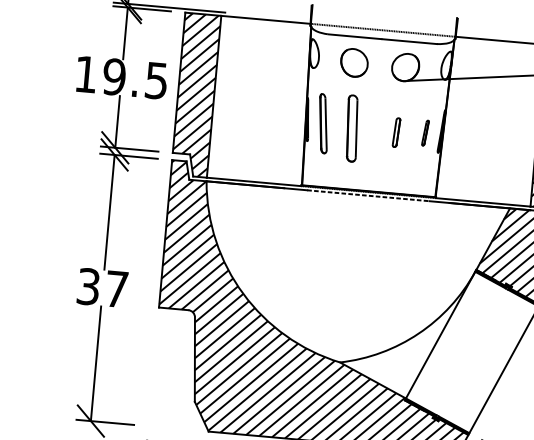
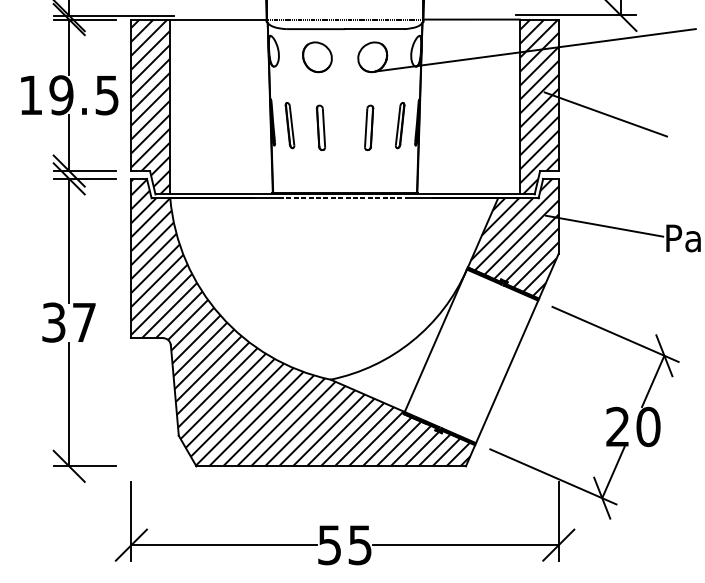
part: (322, 123) -> (289, 125), size x0.71
part: (351, 128) -> (320, 127), size x0.62
part: (396, 132) -> (369, 127), size x1.43
part: (425, 132) -> (400, 125), size x1.67

